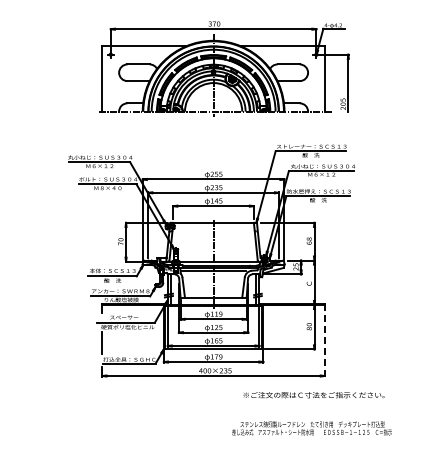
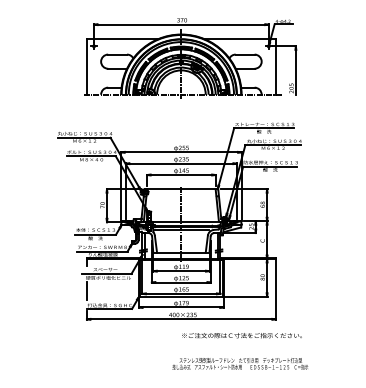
line: (324, 340) -> (275, 289), dashed -> solid
text: (313, 395) -> (241, 335), moved
text: (311, 428) -> (239, 363), moved

